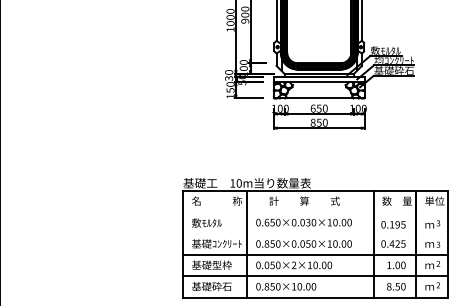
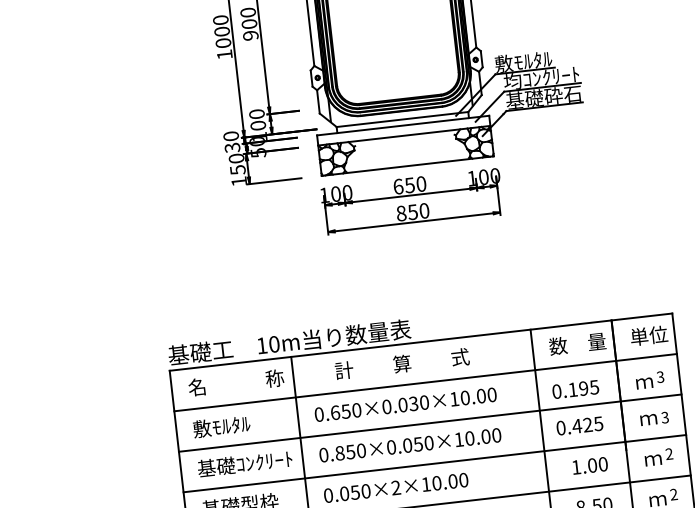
line: (315, 212) -> (425, 383), added
line: (315, 233) -> (429, 422), added

